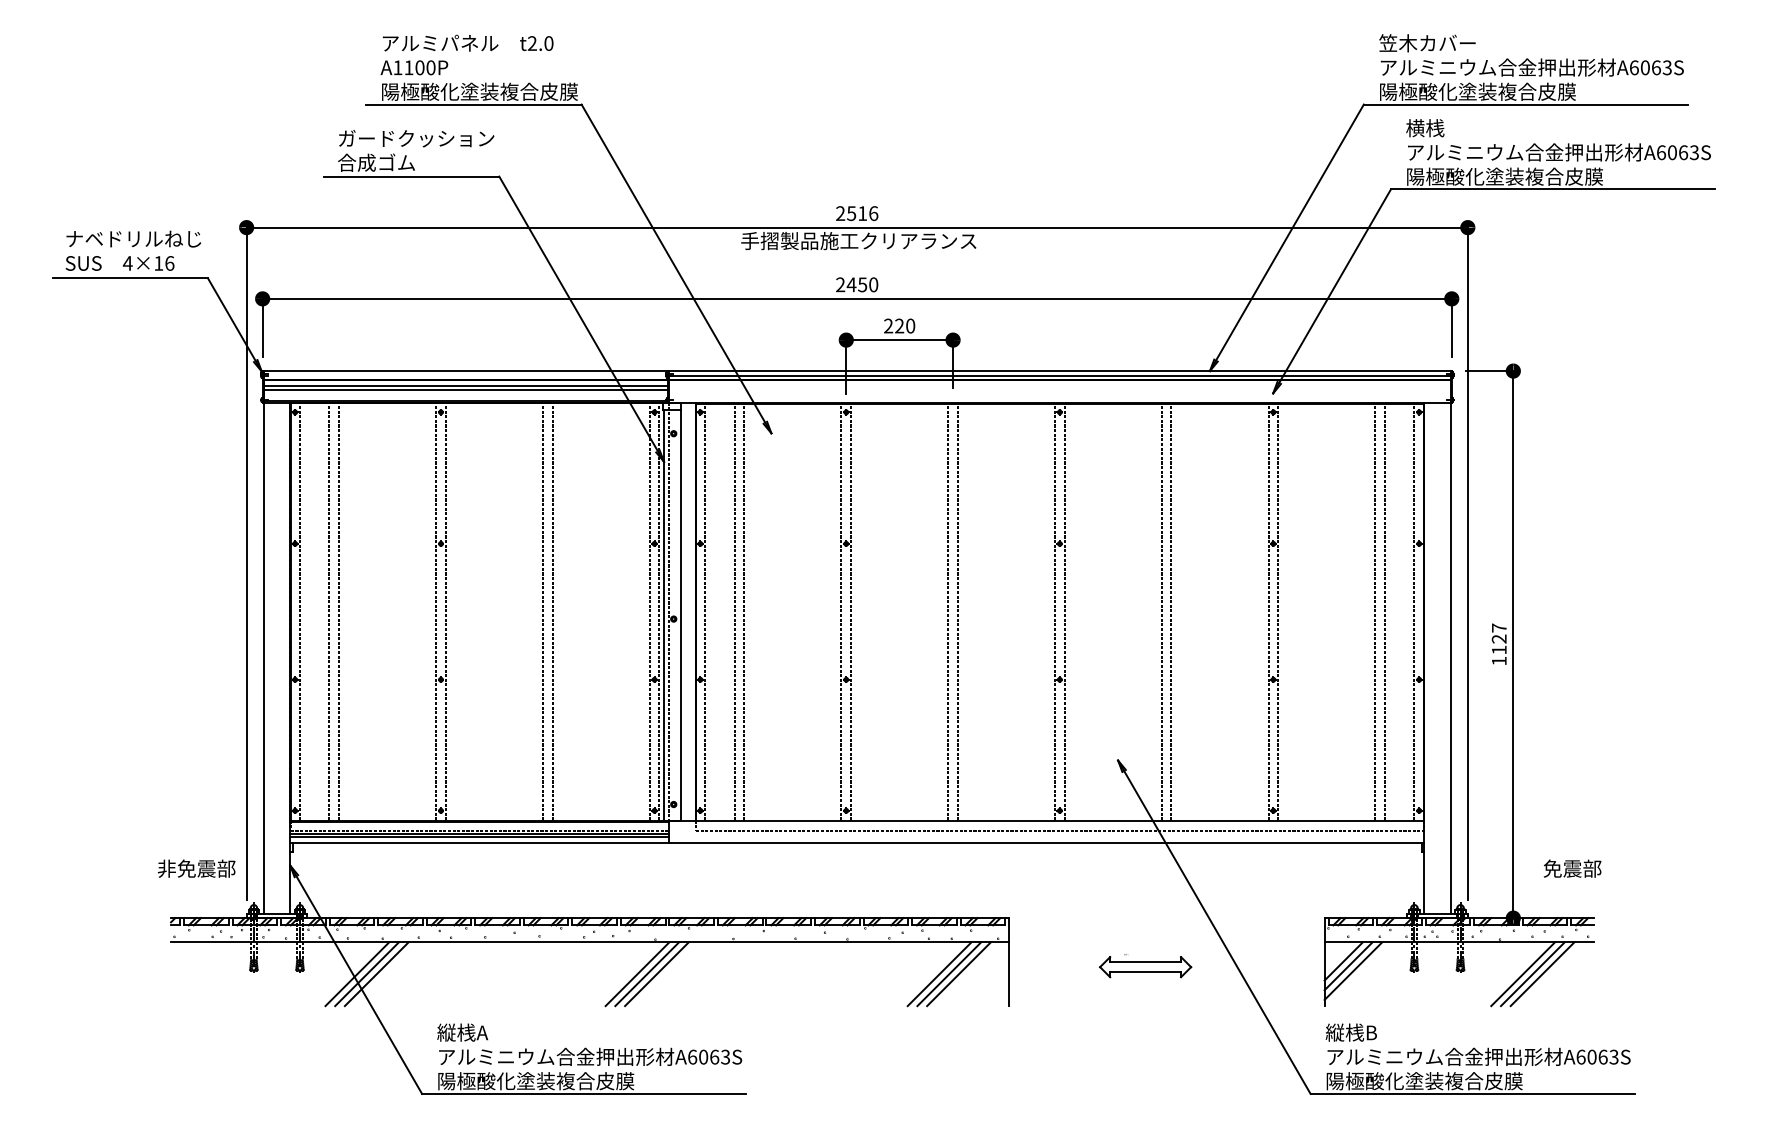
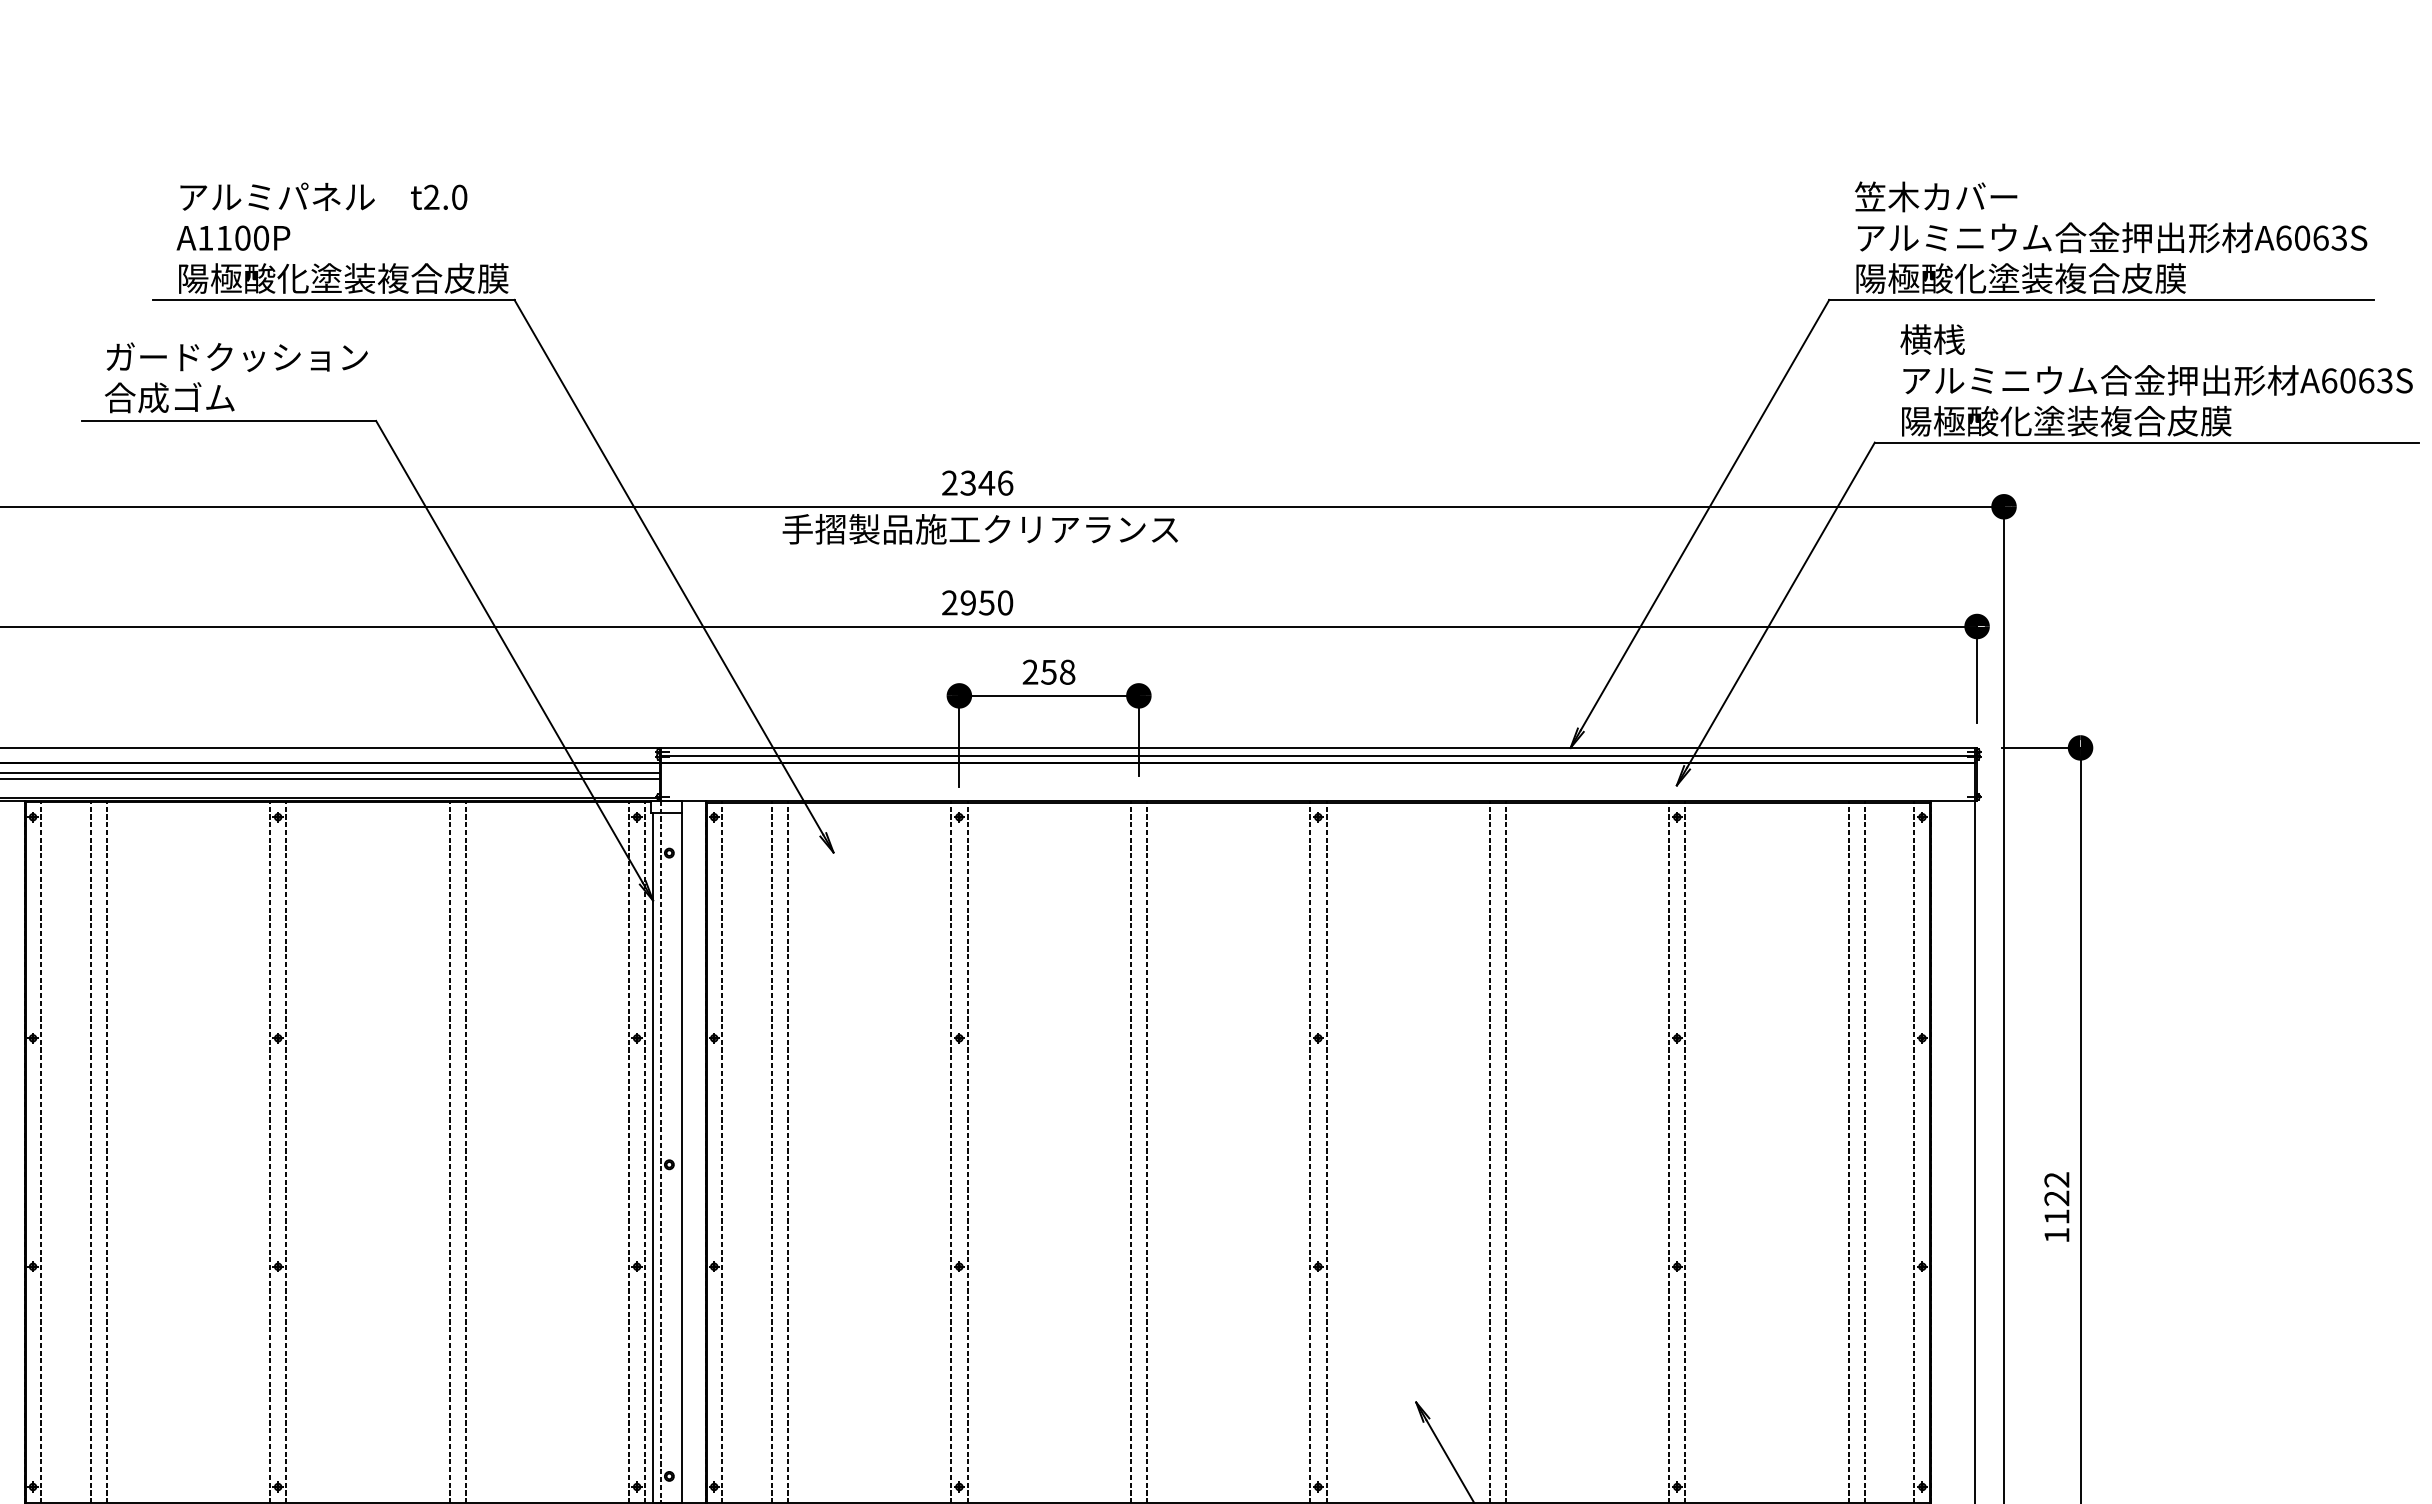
text: (857, 213) -> (978, 483), 2516 -> 2346
text: (851, 284) -> (968, 602), 2450 -> 2950
text: (905, 325) -> (1058, 671), 220 -> 258
text: (1498, 627) -> (2055, 1178), 1127 -> 1122

